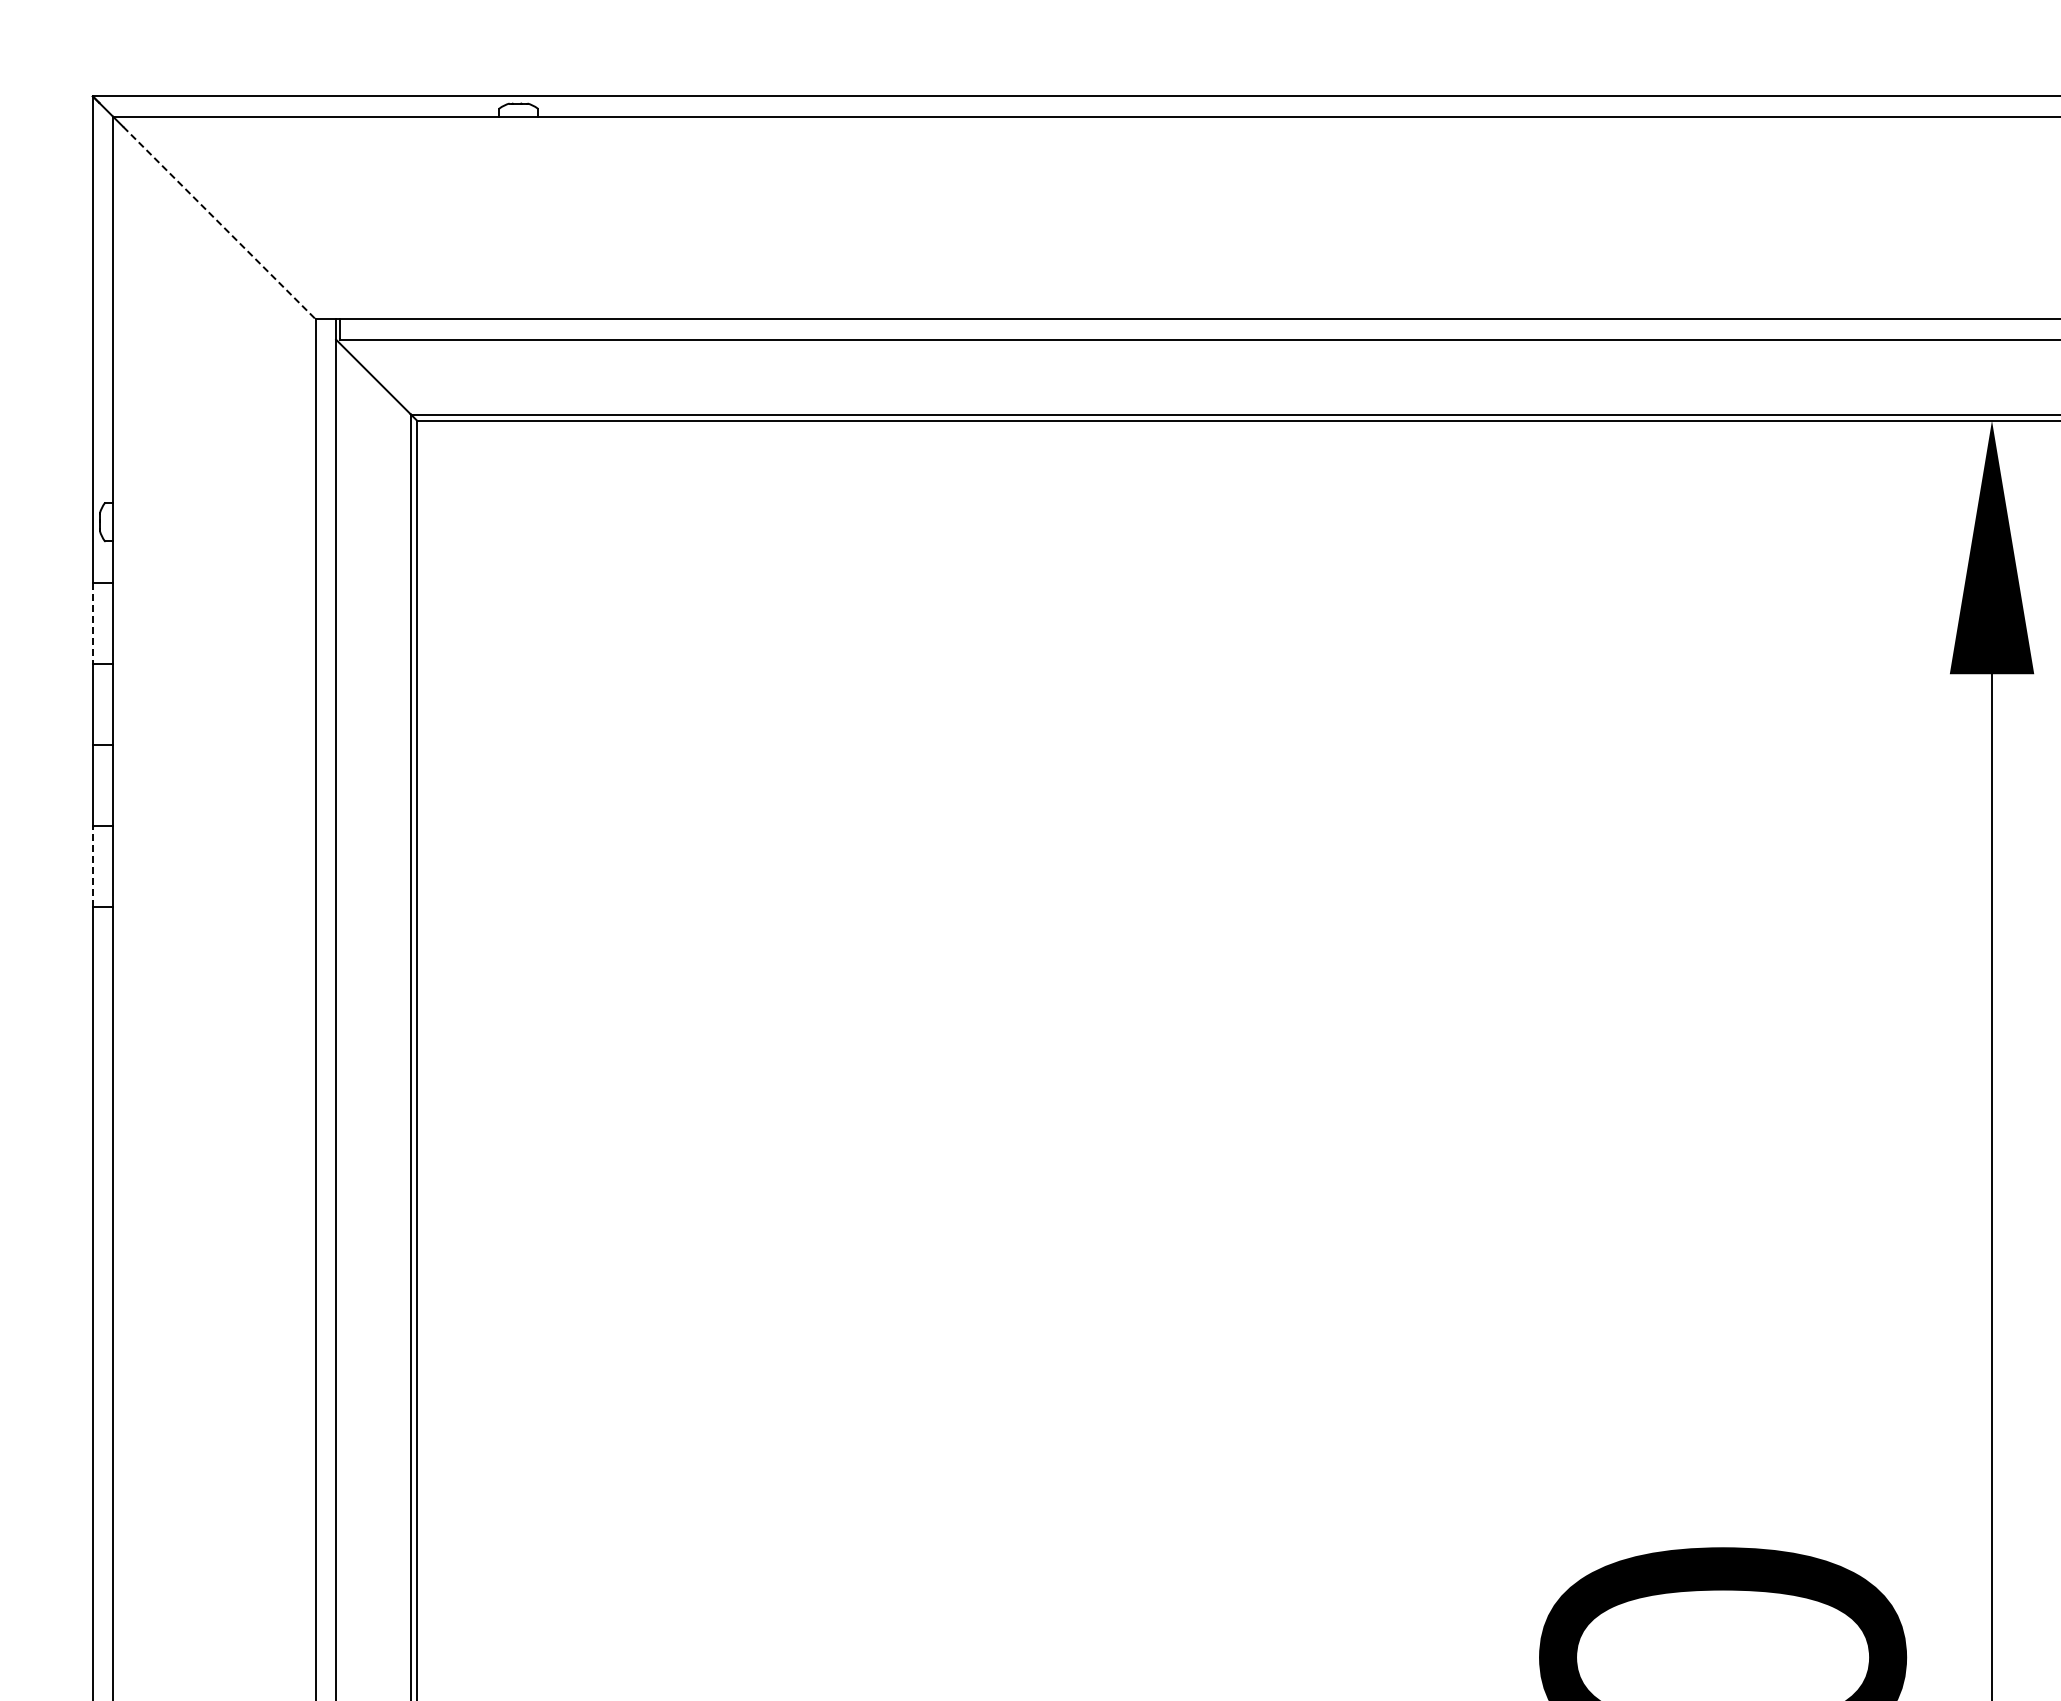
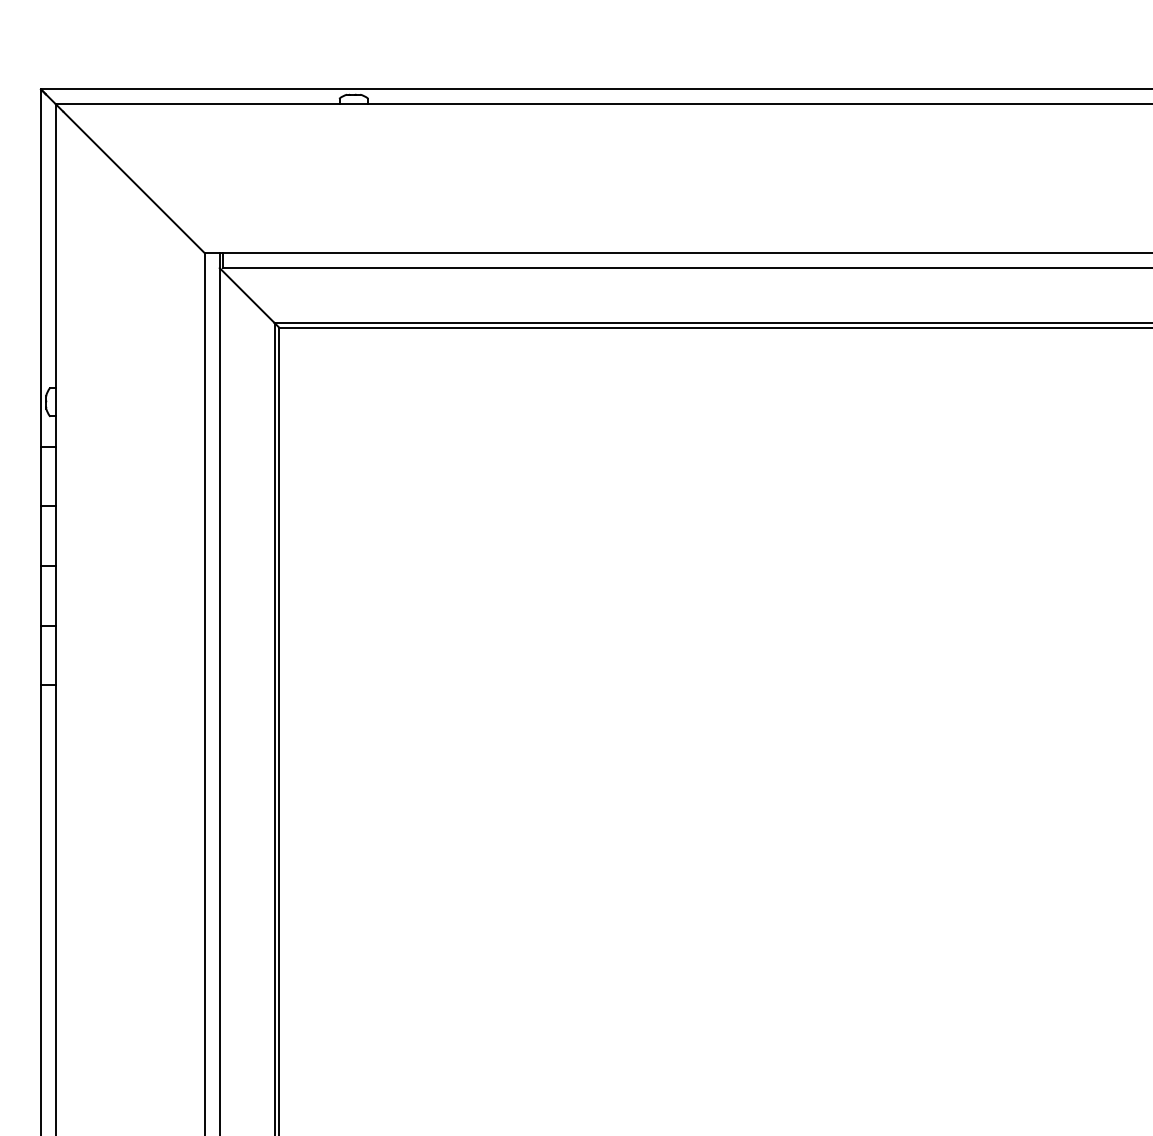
line: (219, 223) -> (134, 182), dashed -> solid
line: (92, 623) -> (40, 476), dashed -> solid
line: (92, 866) -> (40, 655), dashed -> solid

